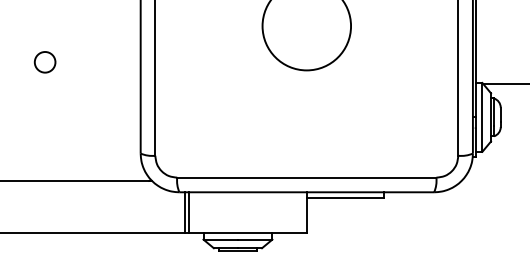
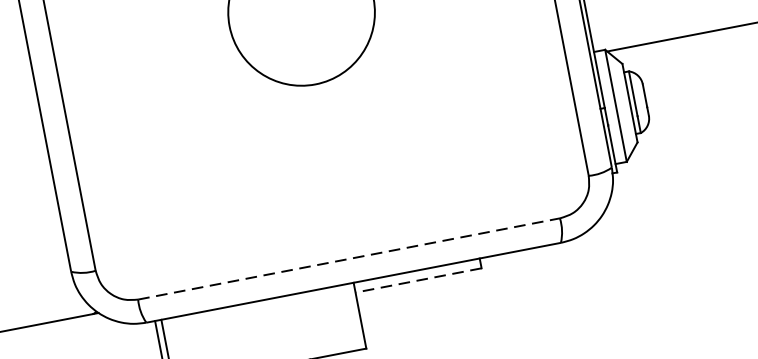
line: (306, 177) -> (348, 258), solid -> dashed
line: (345, 198) -> (418, 280), solid -> dashed

